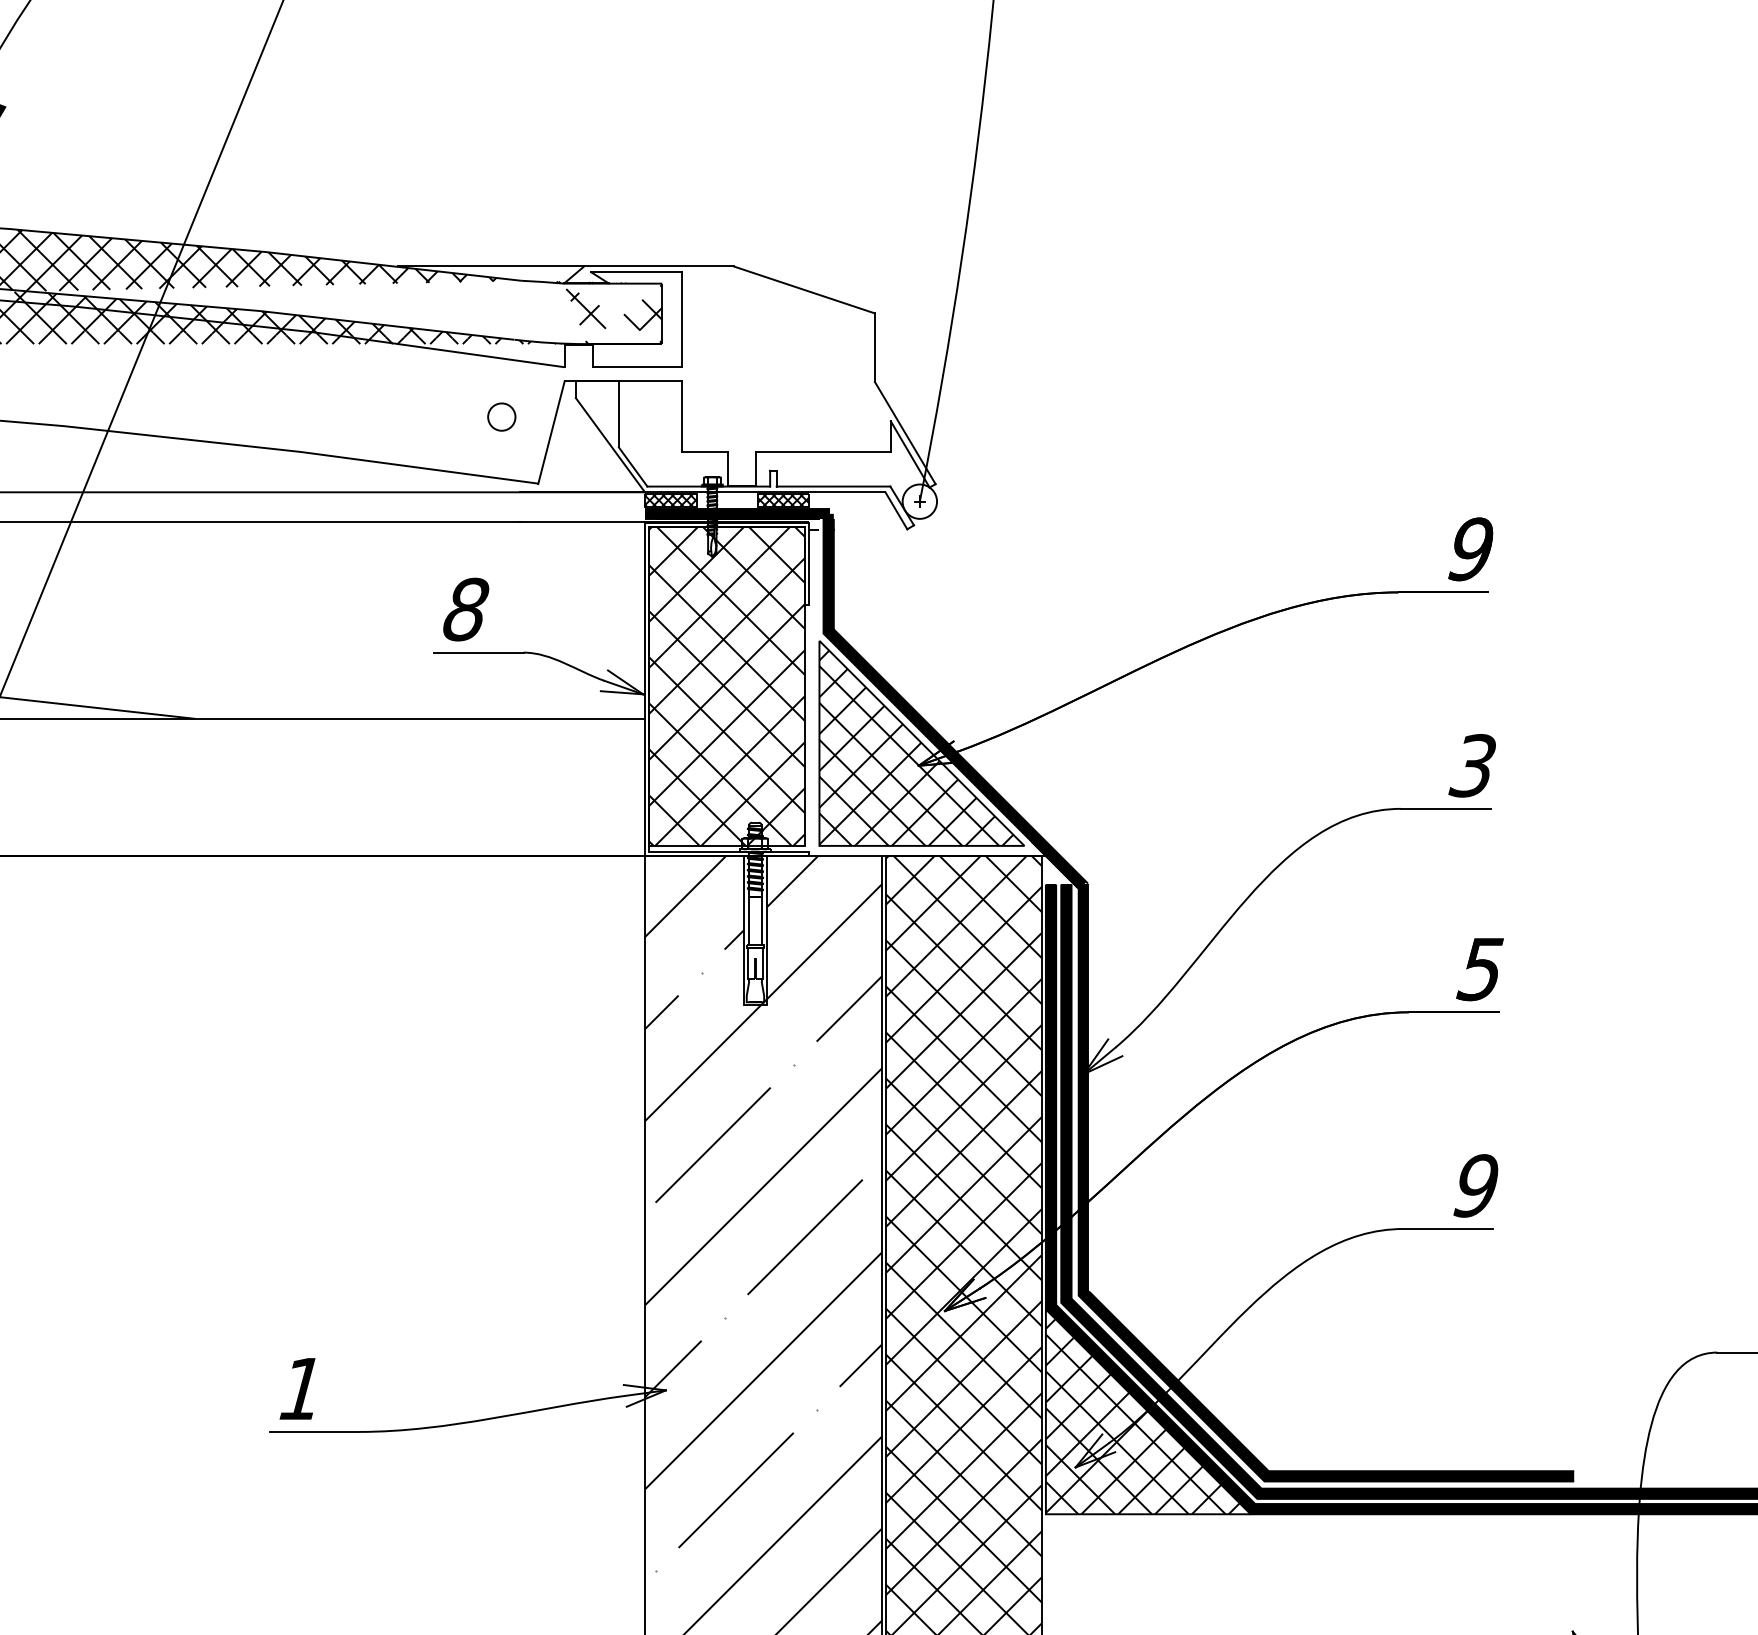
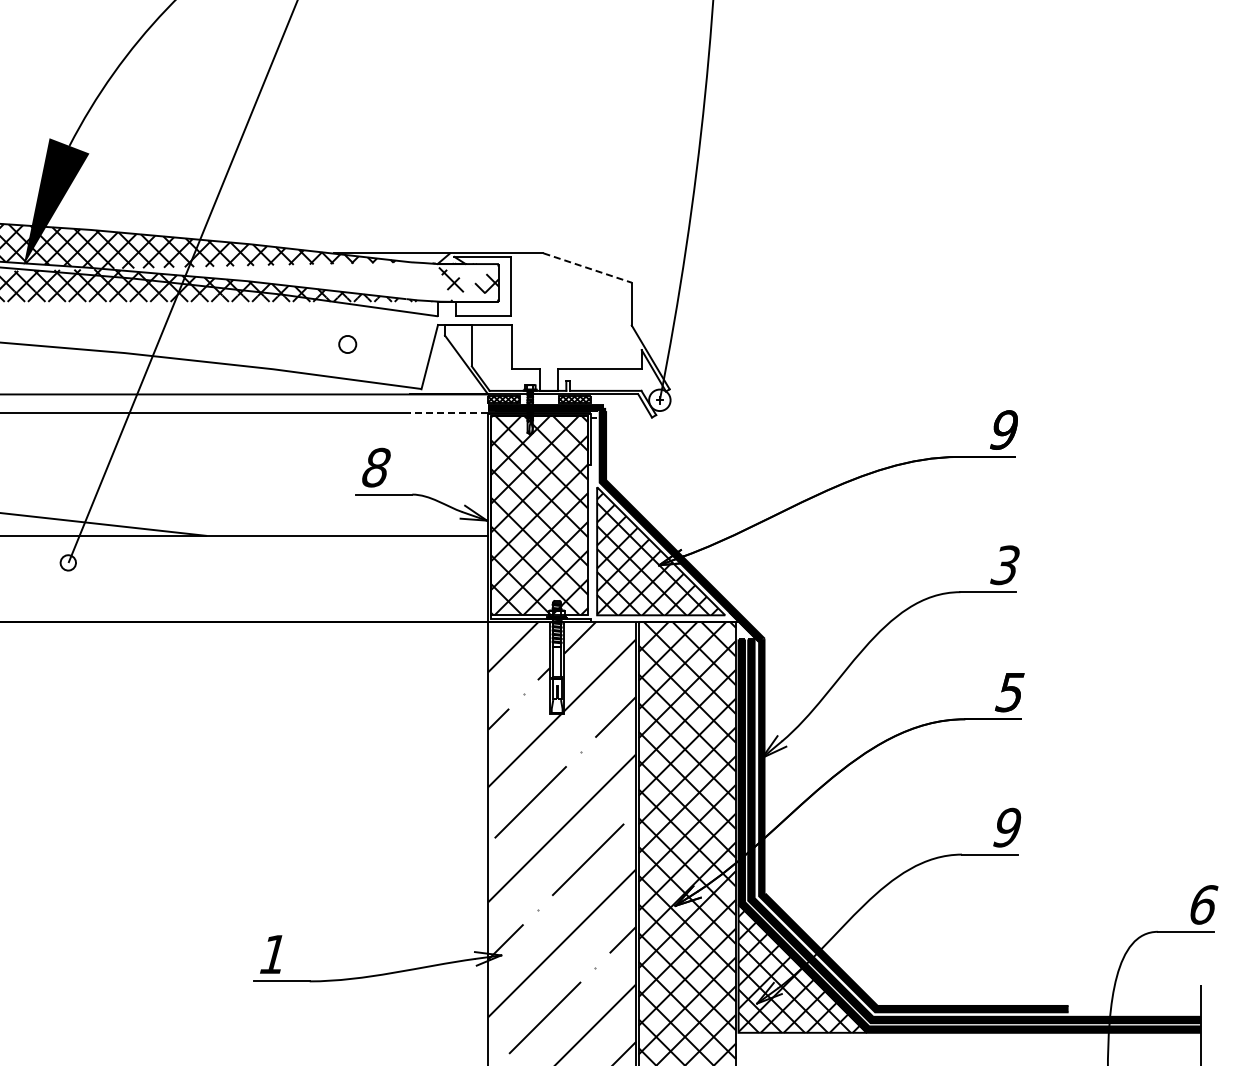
line: (804, 290) -> (587, 268), solid -> dashed
part: (501, 417) -> (347, 344), moved
line: (581, 521) -> (448, 412), solid -> dashed

